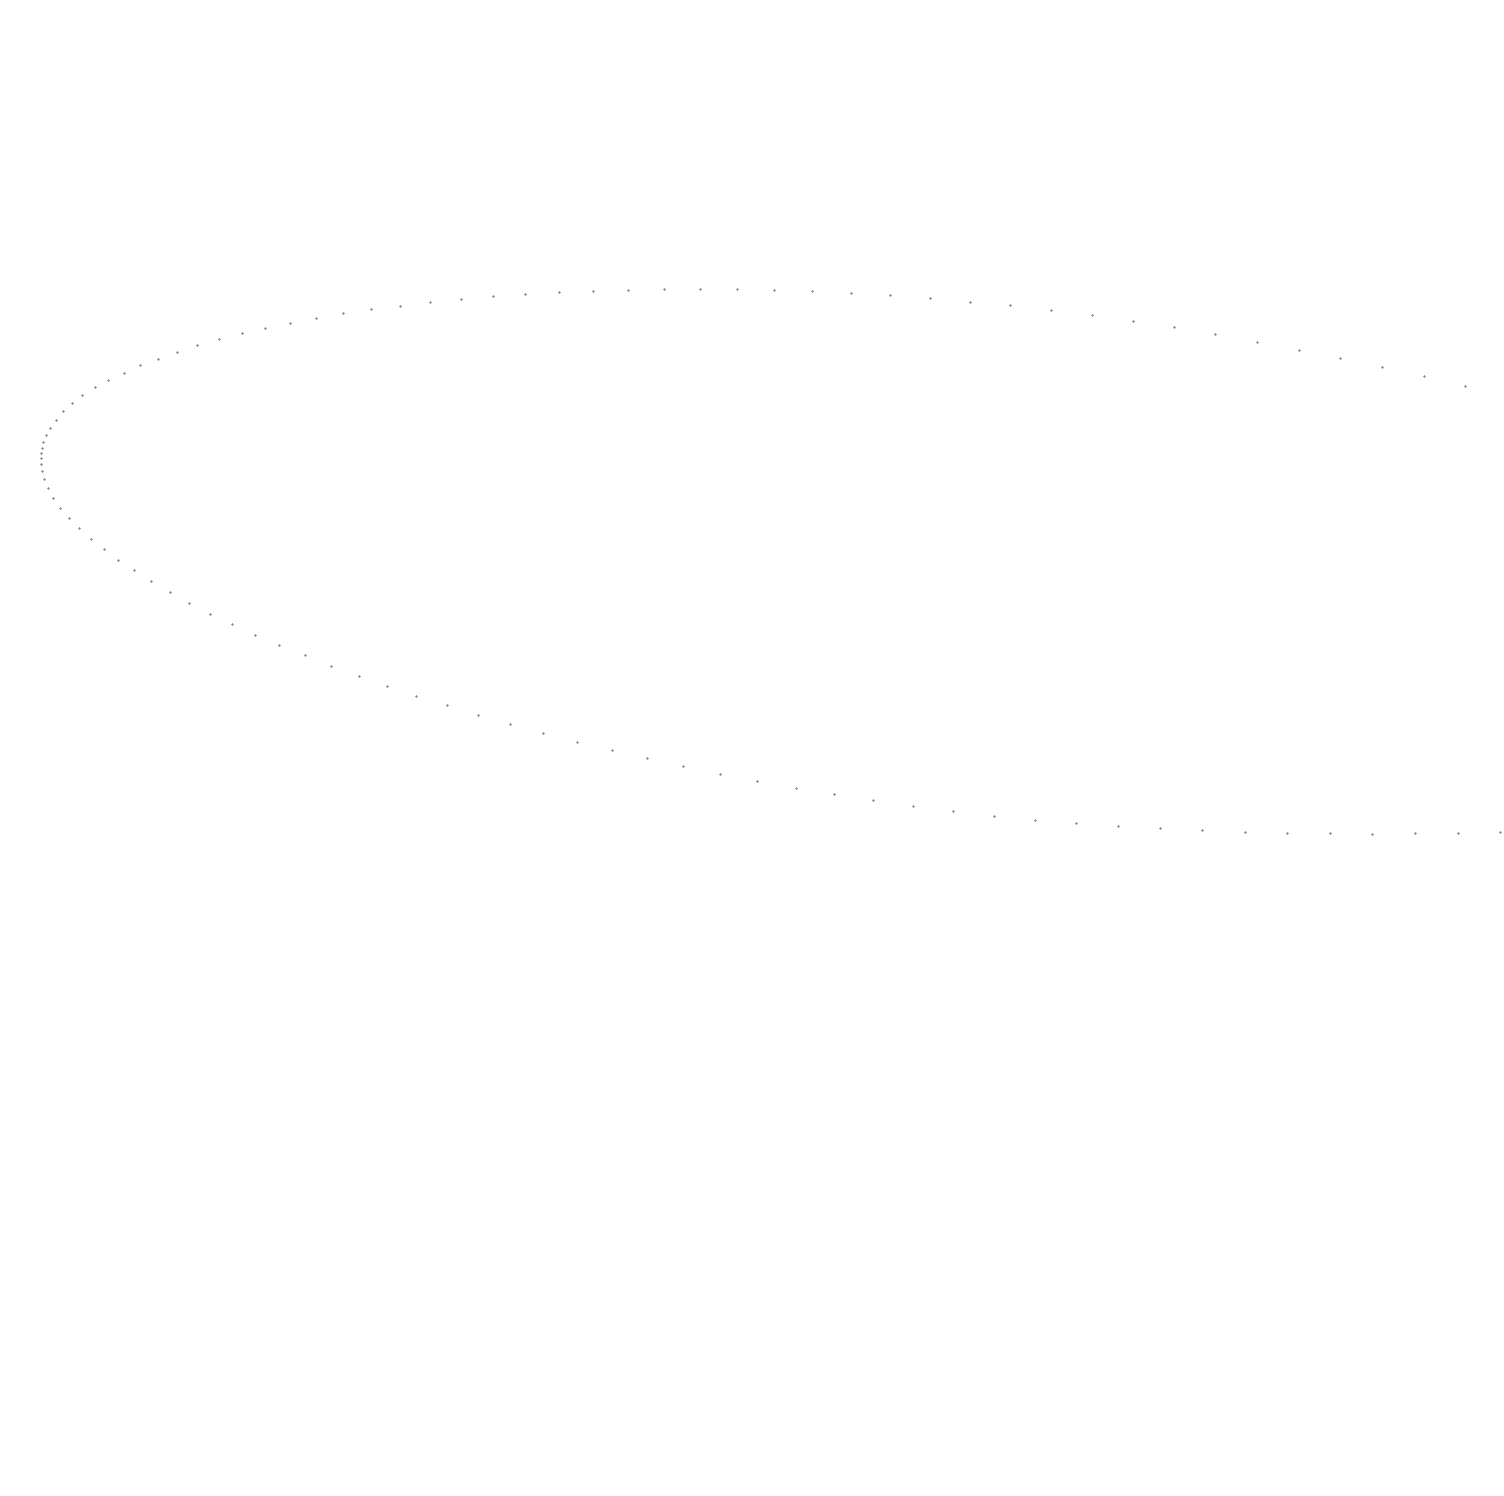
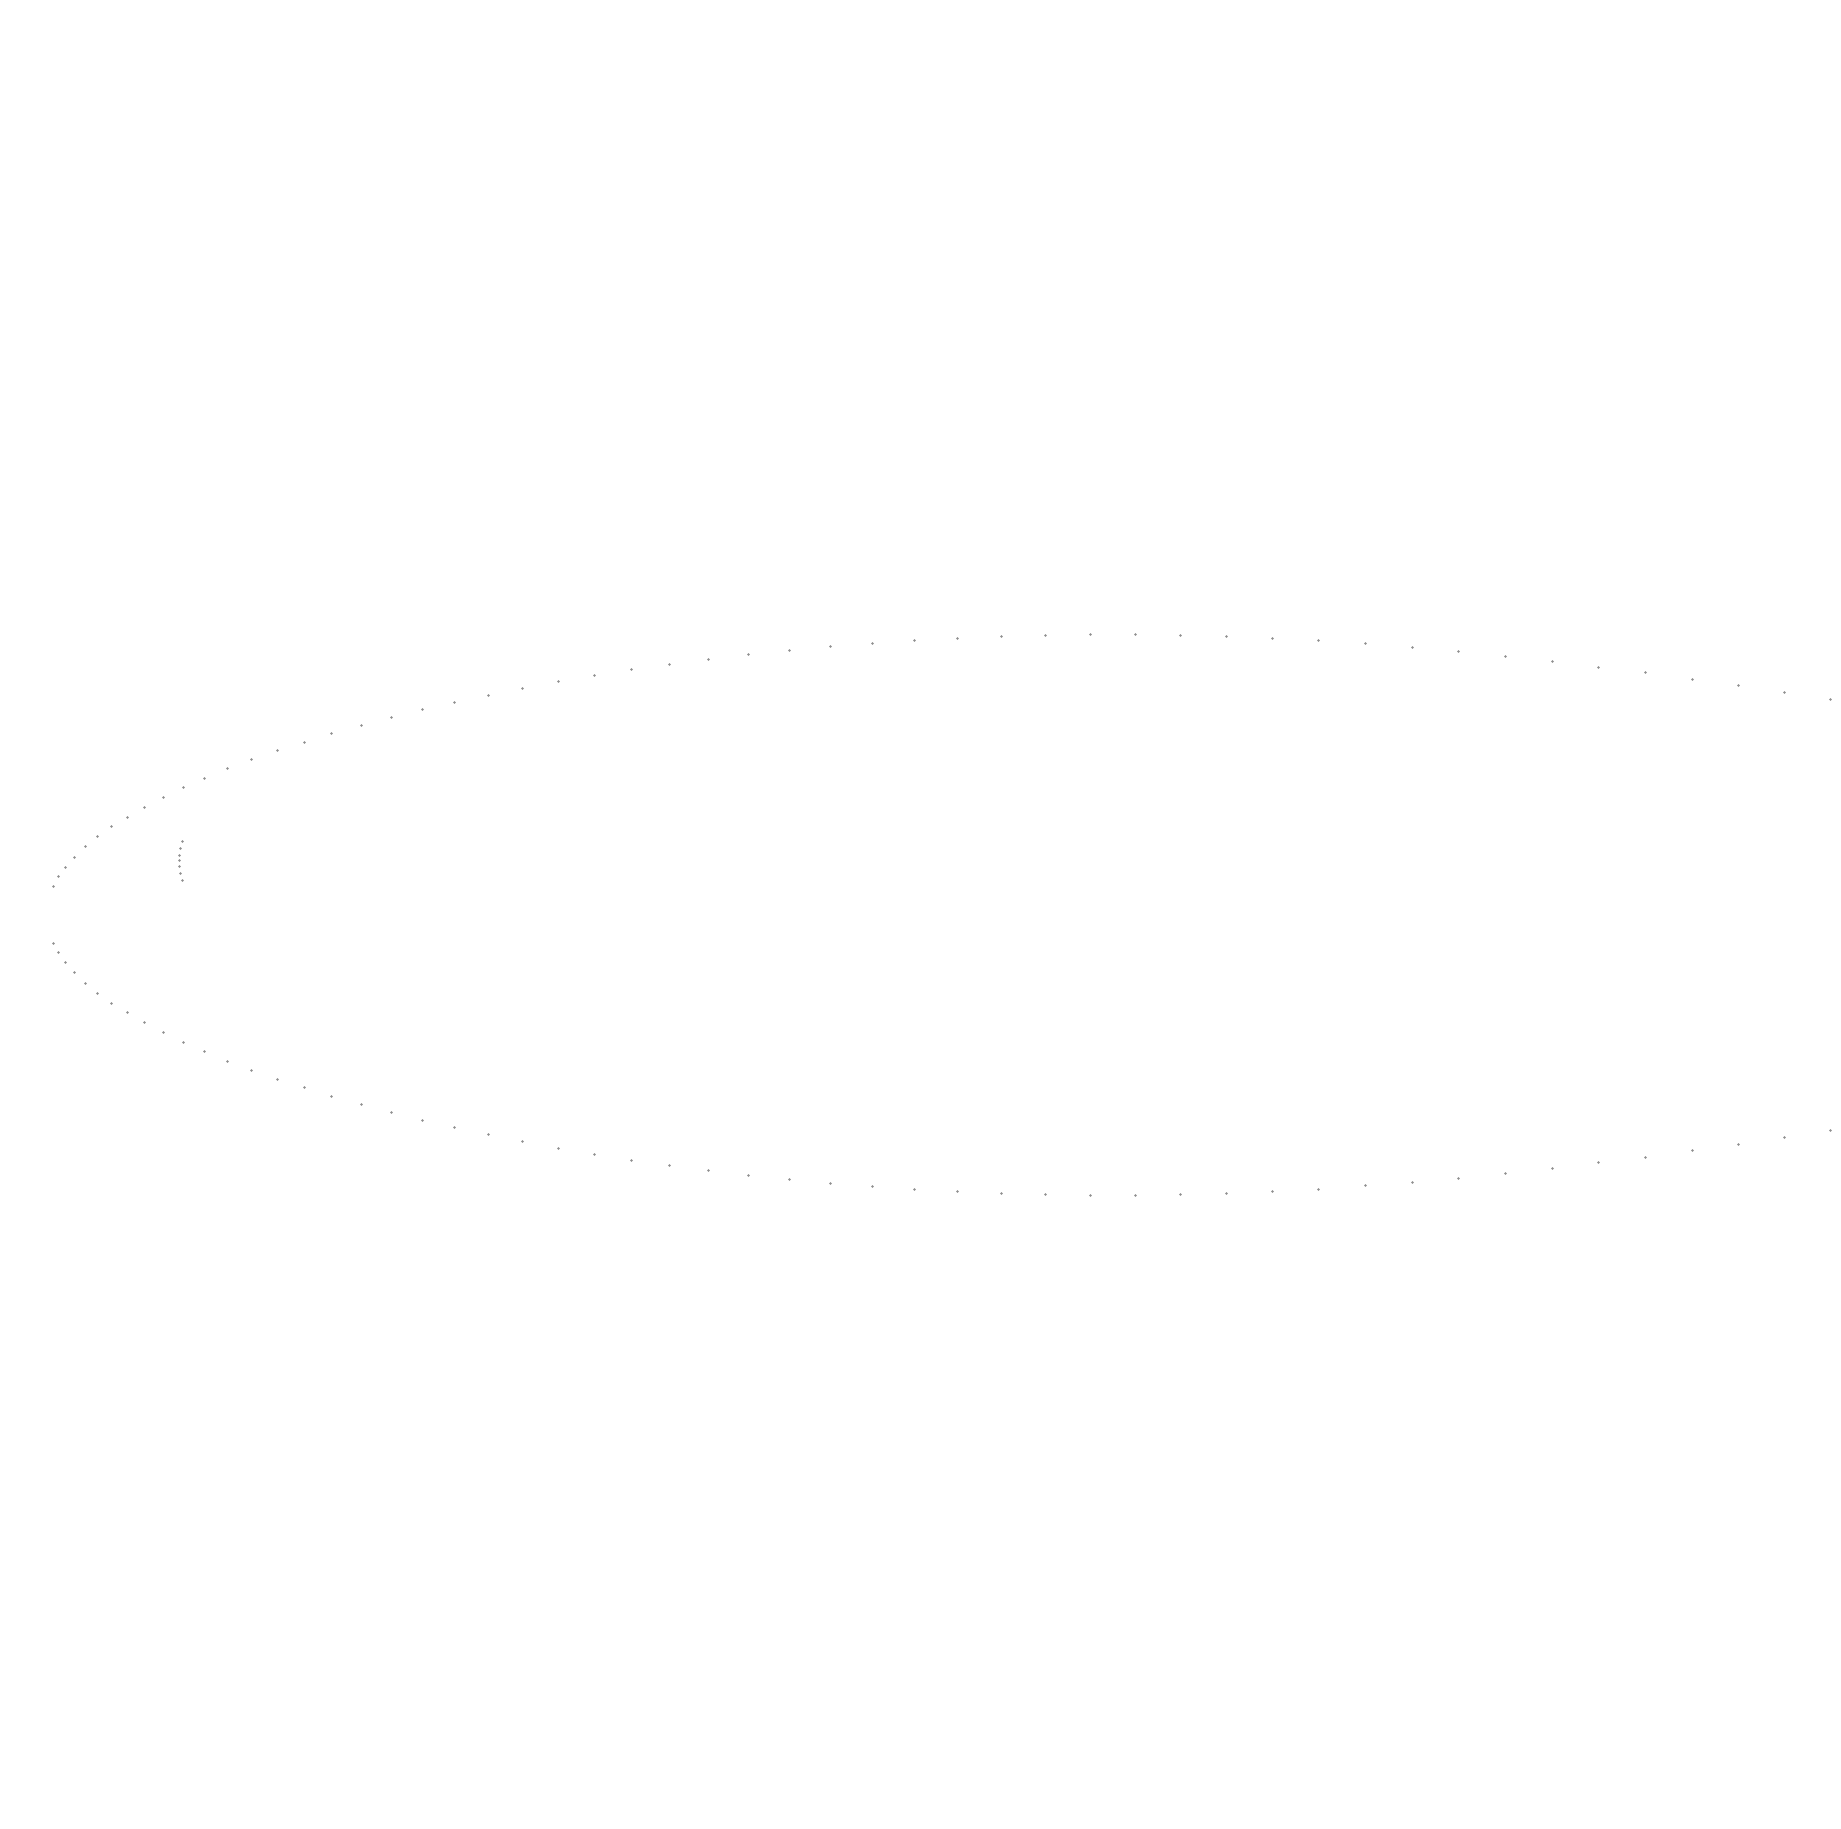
part: (42, 452) -> (180, 860), moved

